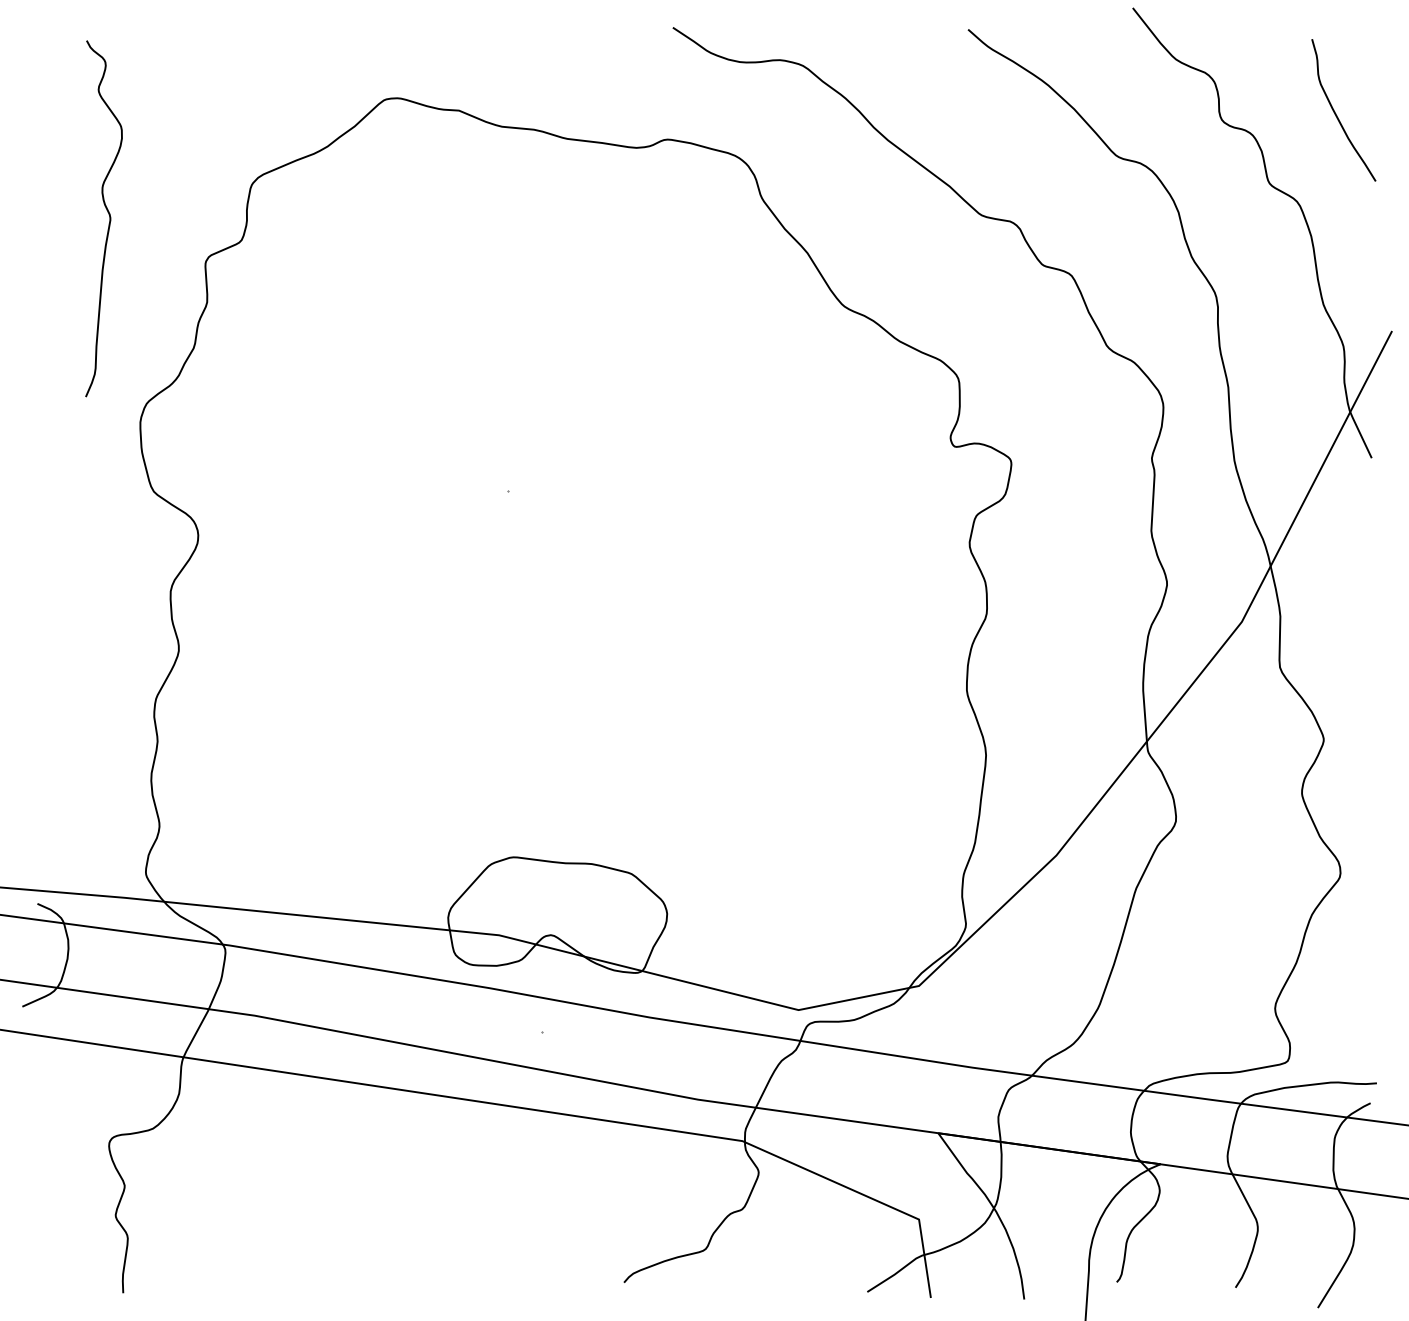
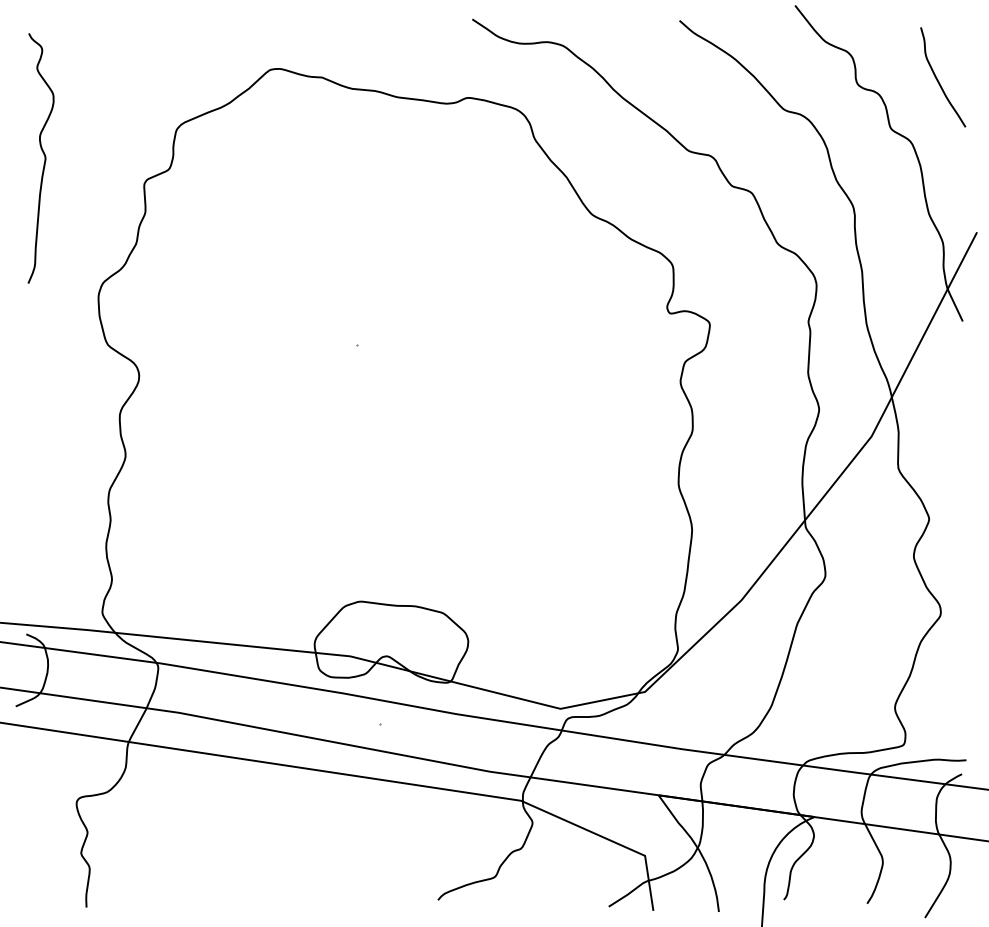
curve: (108, 218) -> (44, 158), moved

